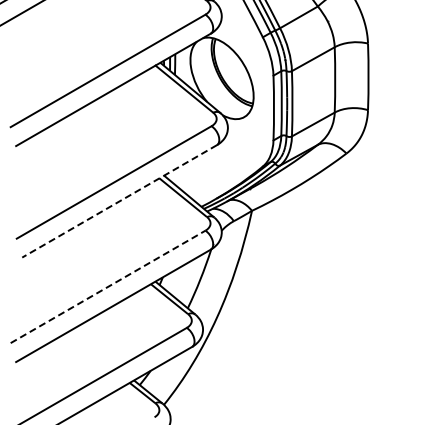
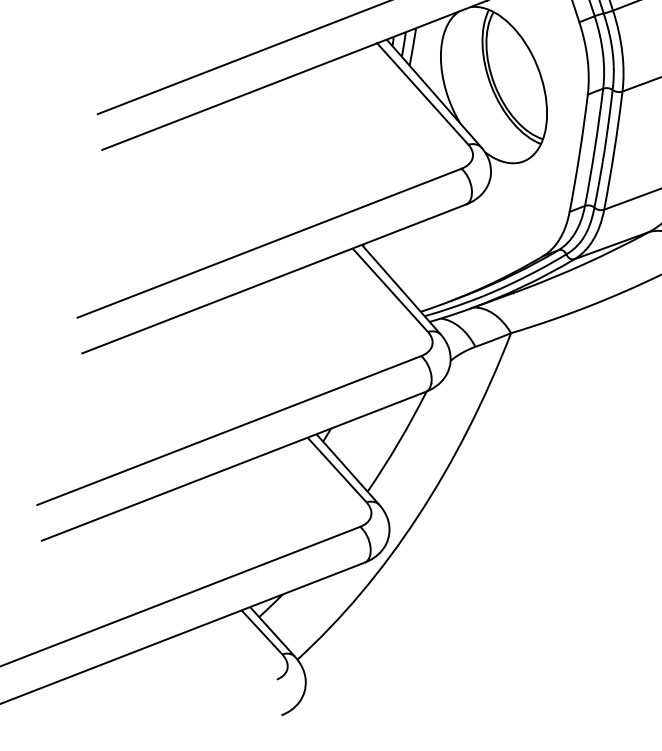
line: (119, 201) -> (273, 279), dashed -> solid
line: (108, 286) -> (230, 429), dashed -> solid

